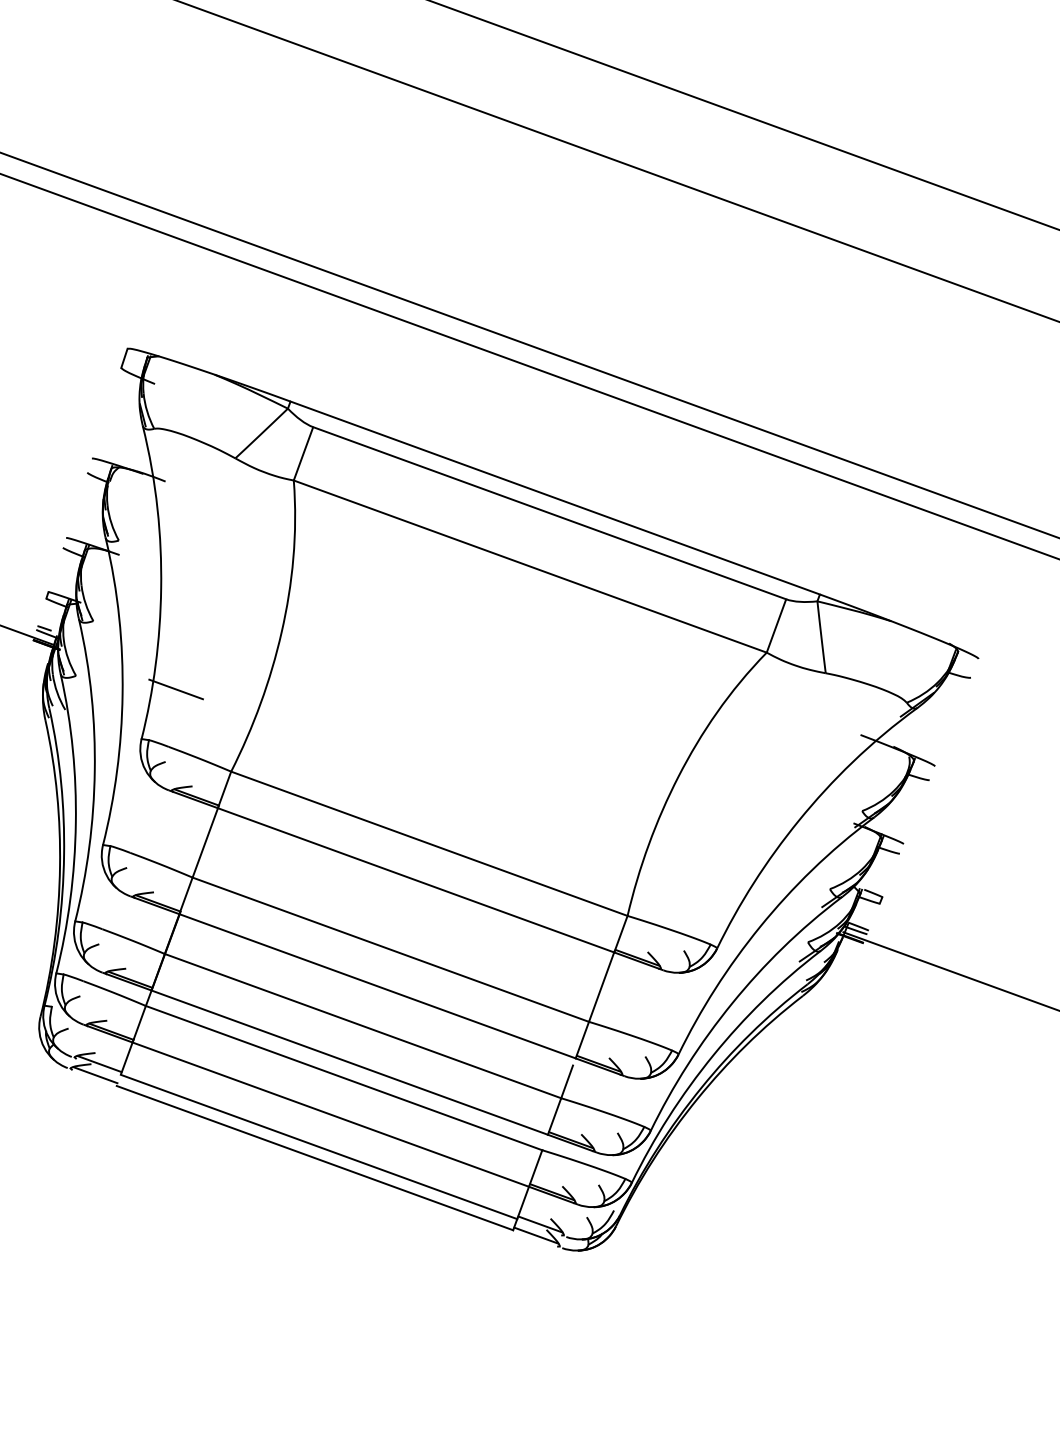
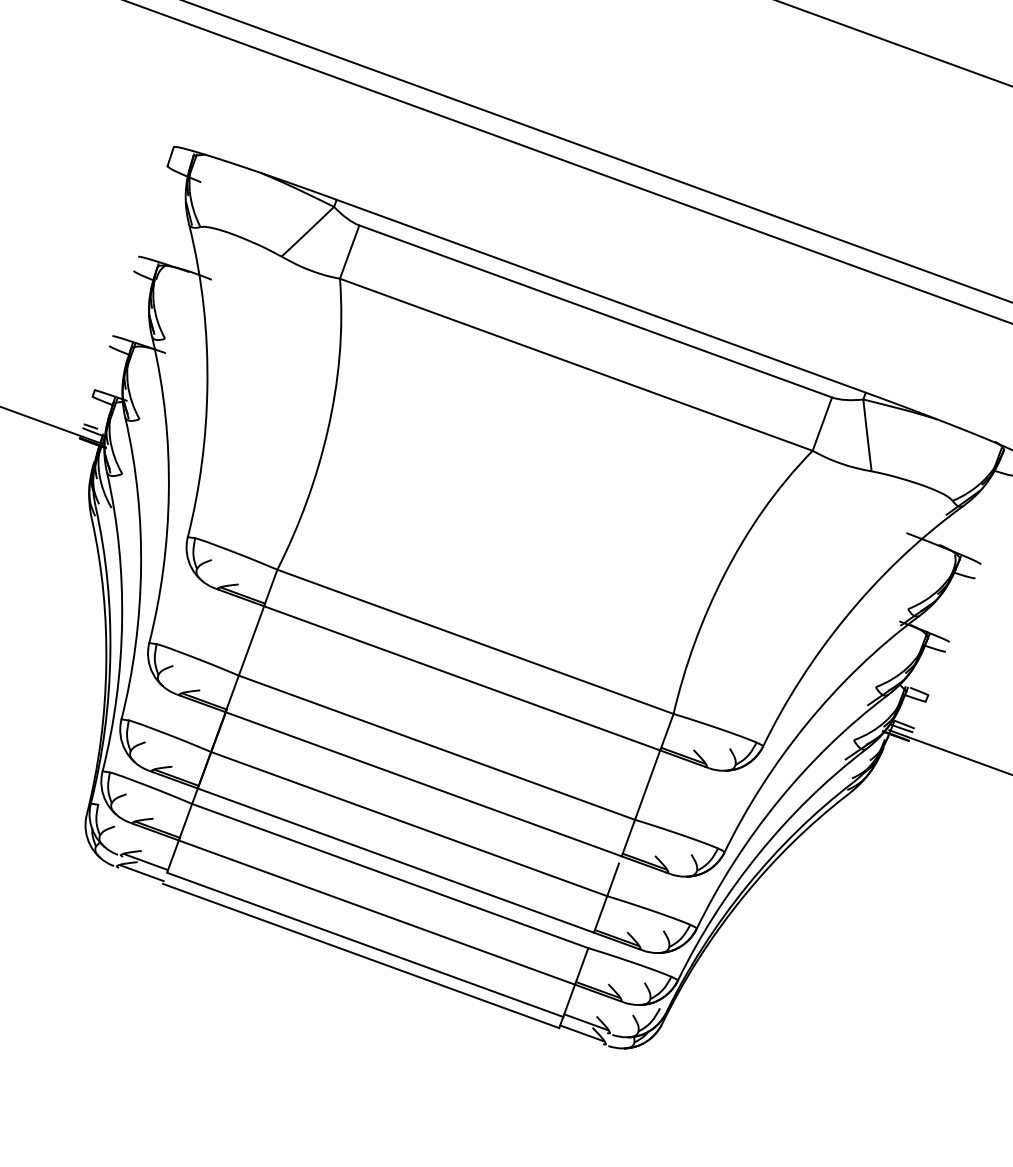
line: (175, 689) -> (221, 487), removed

